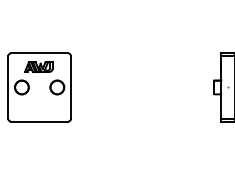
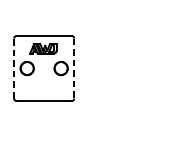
line: (8, 87) -> (14, 68), solid -> dashed
line: (70, 87) -> (73, 68), solid -> dashed

